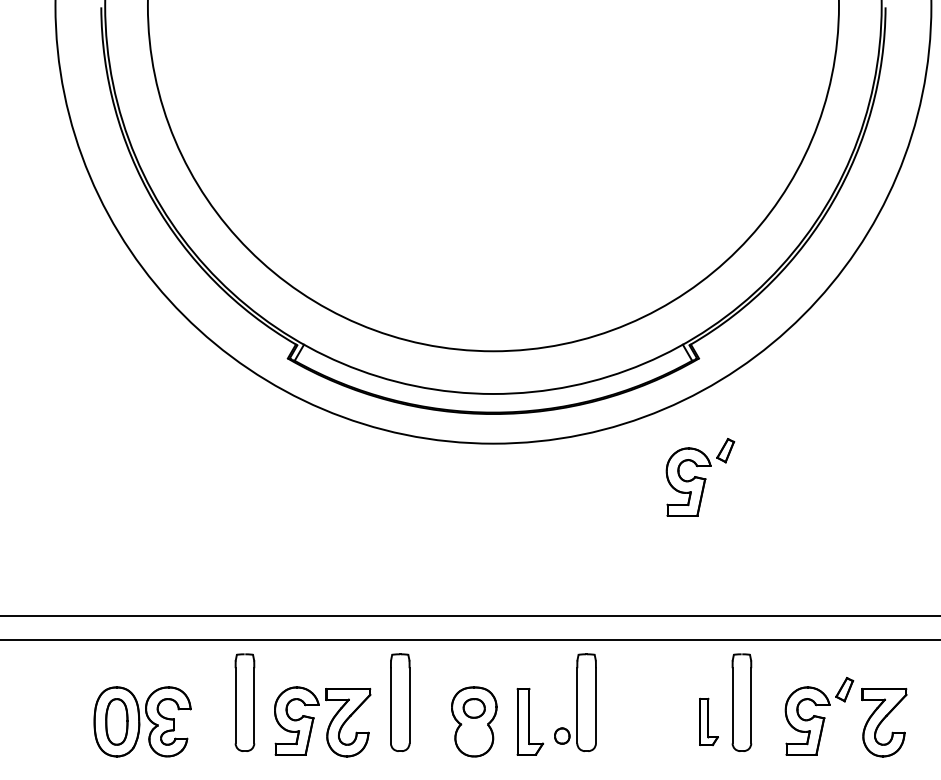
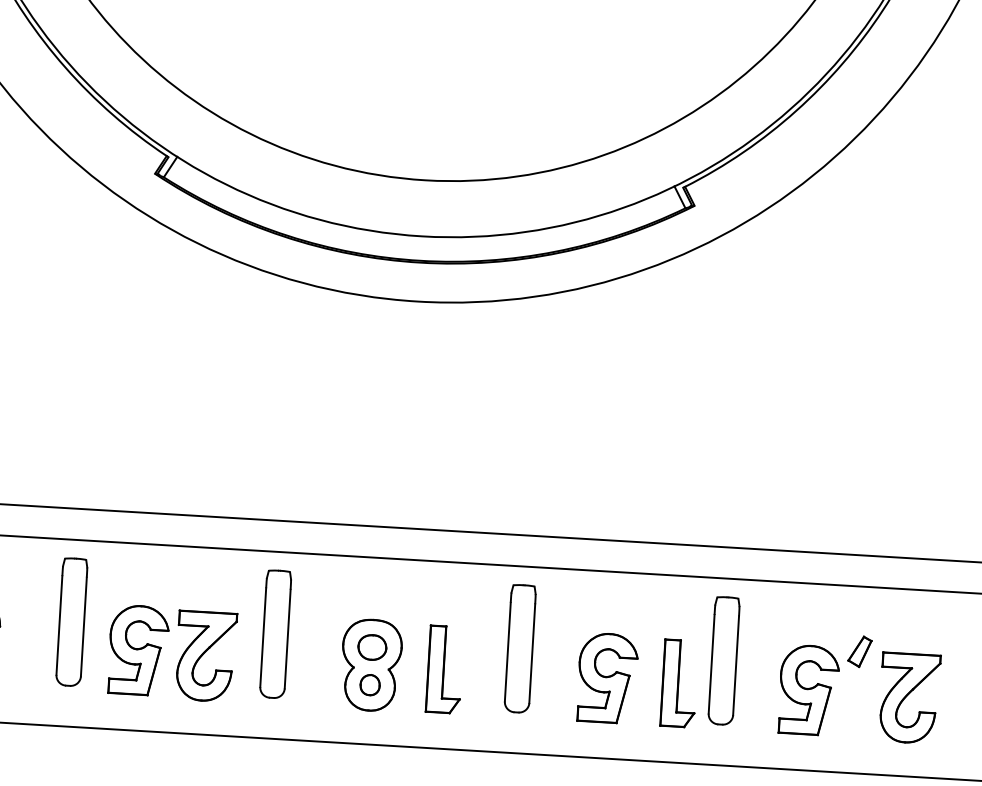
part: (700, 477) -> (687, 362), removed
part: (653, 720) -> (606, 677), added
part: (708, 721) -> (678, 682), size x1.43
part: (562, 735) -> (370, 684), moved

